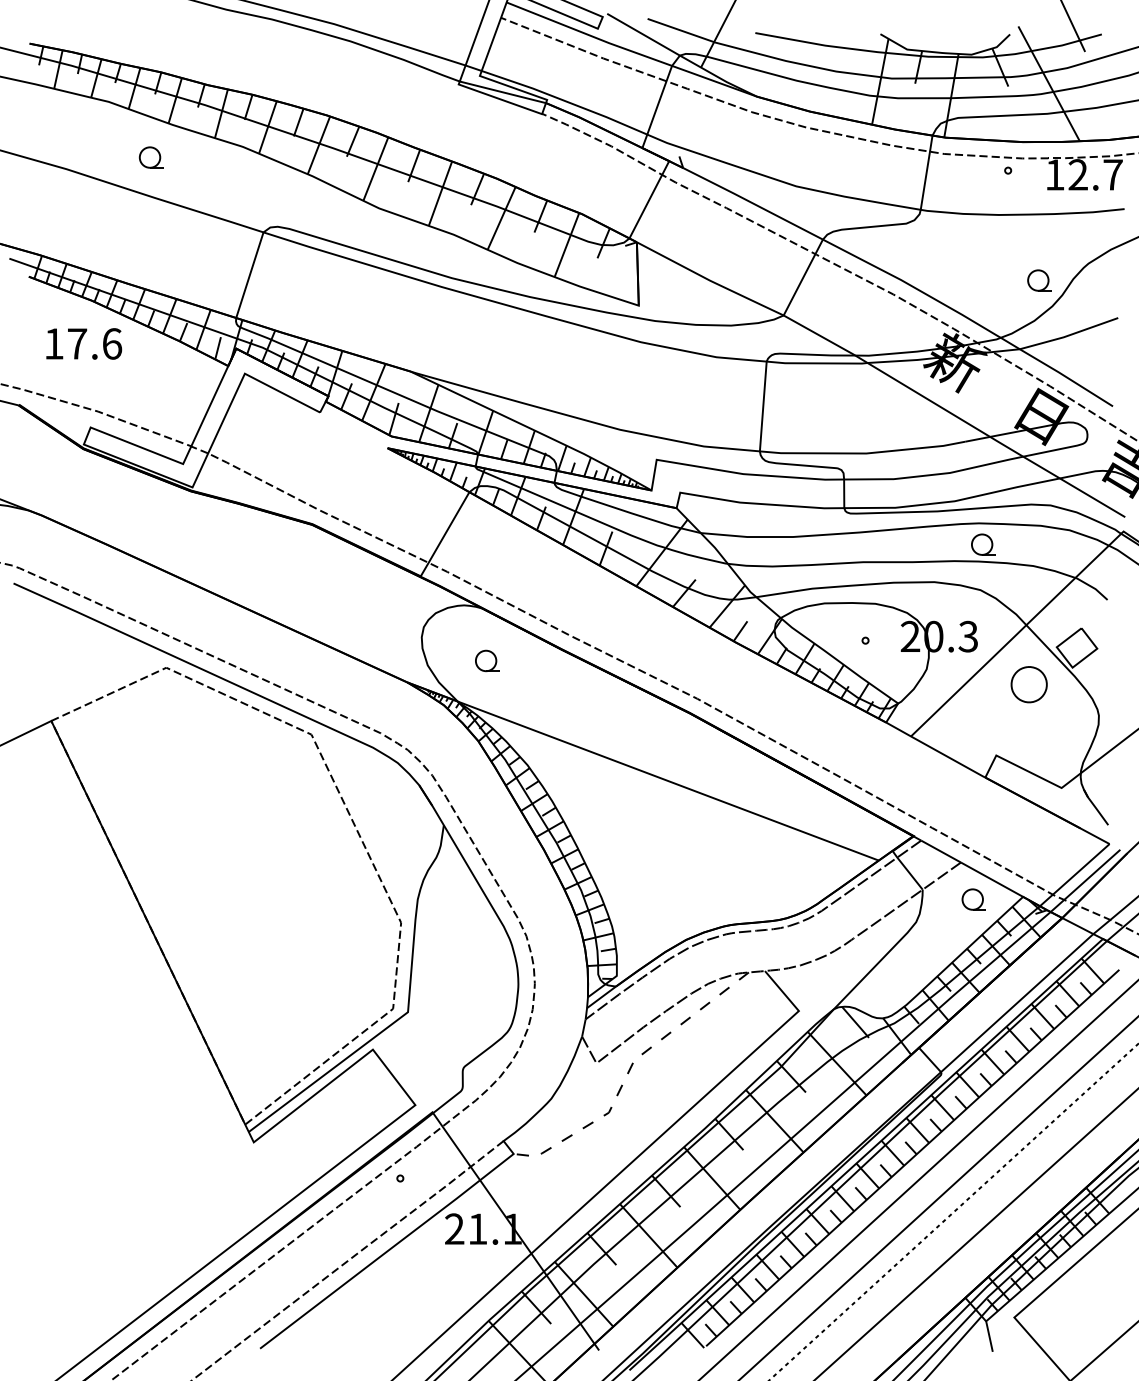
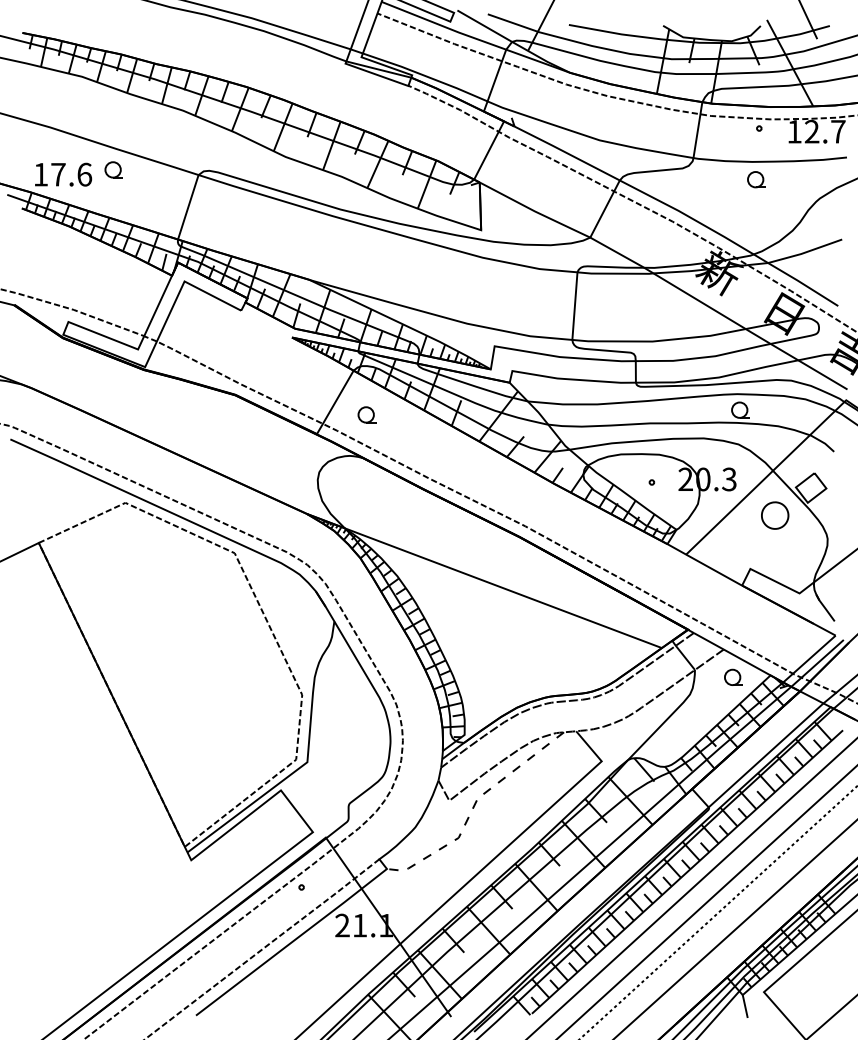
part: (150, 157) -> (113, 169), moved
part: (1039, 280) -> (756, 179), moved
text: (84, 343) -> (63, 174), moved
part: (487, 660) -> (367, 414), moved

